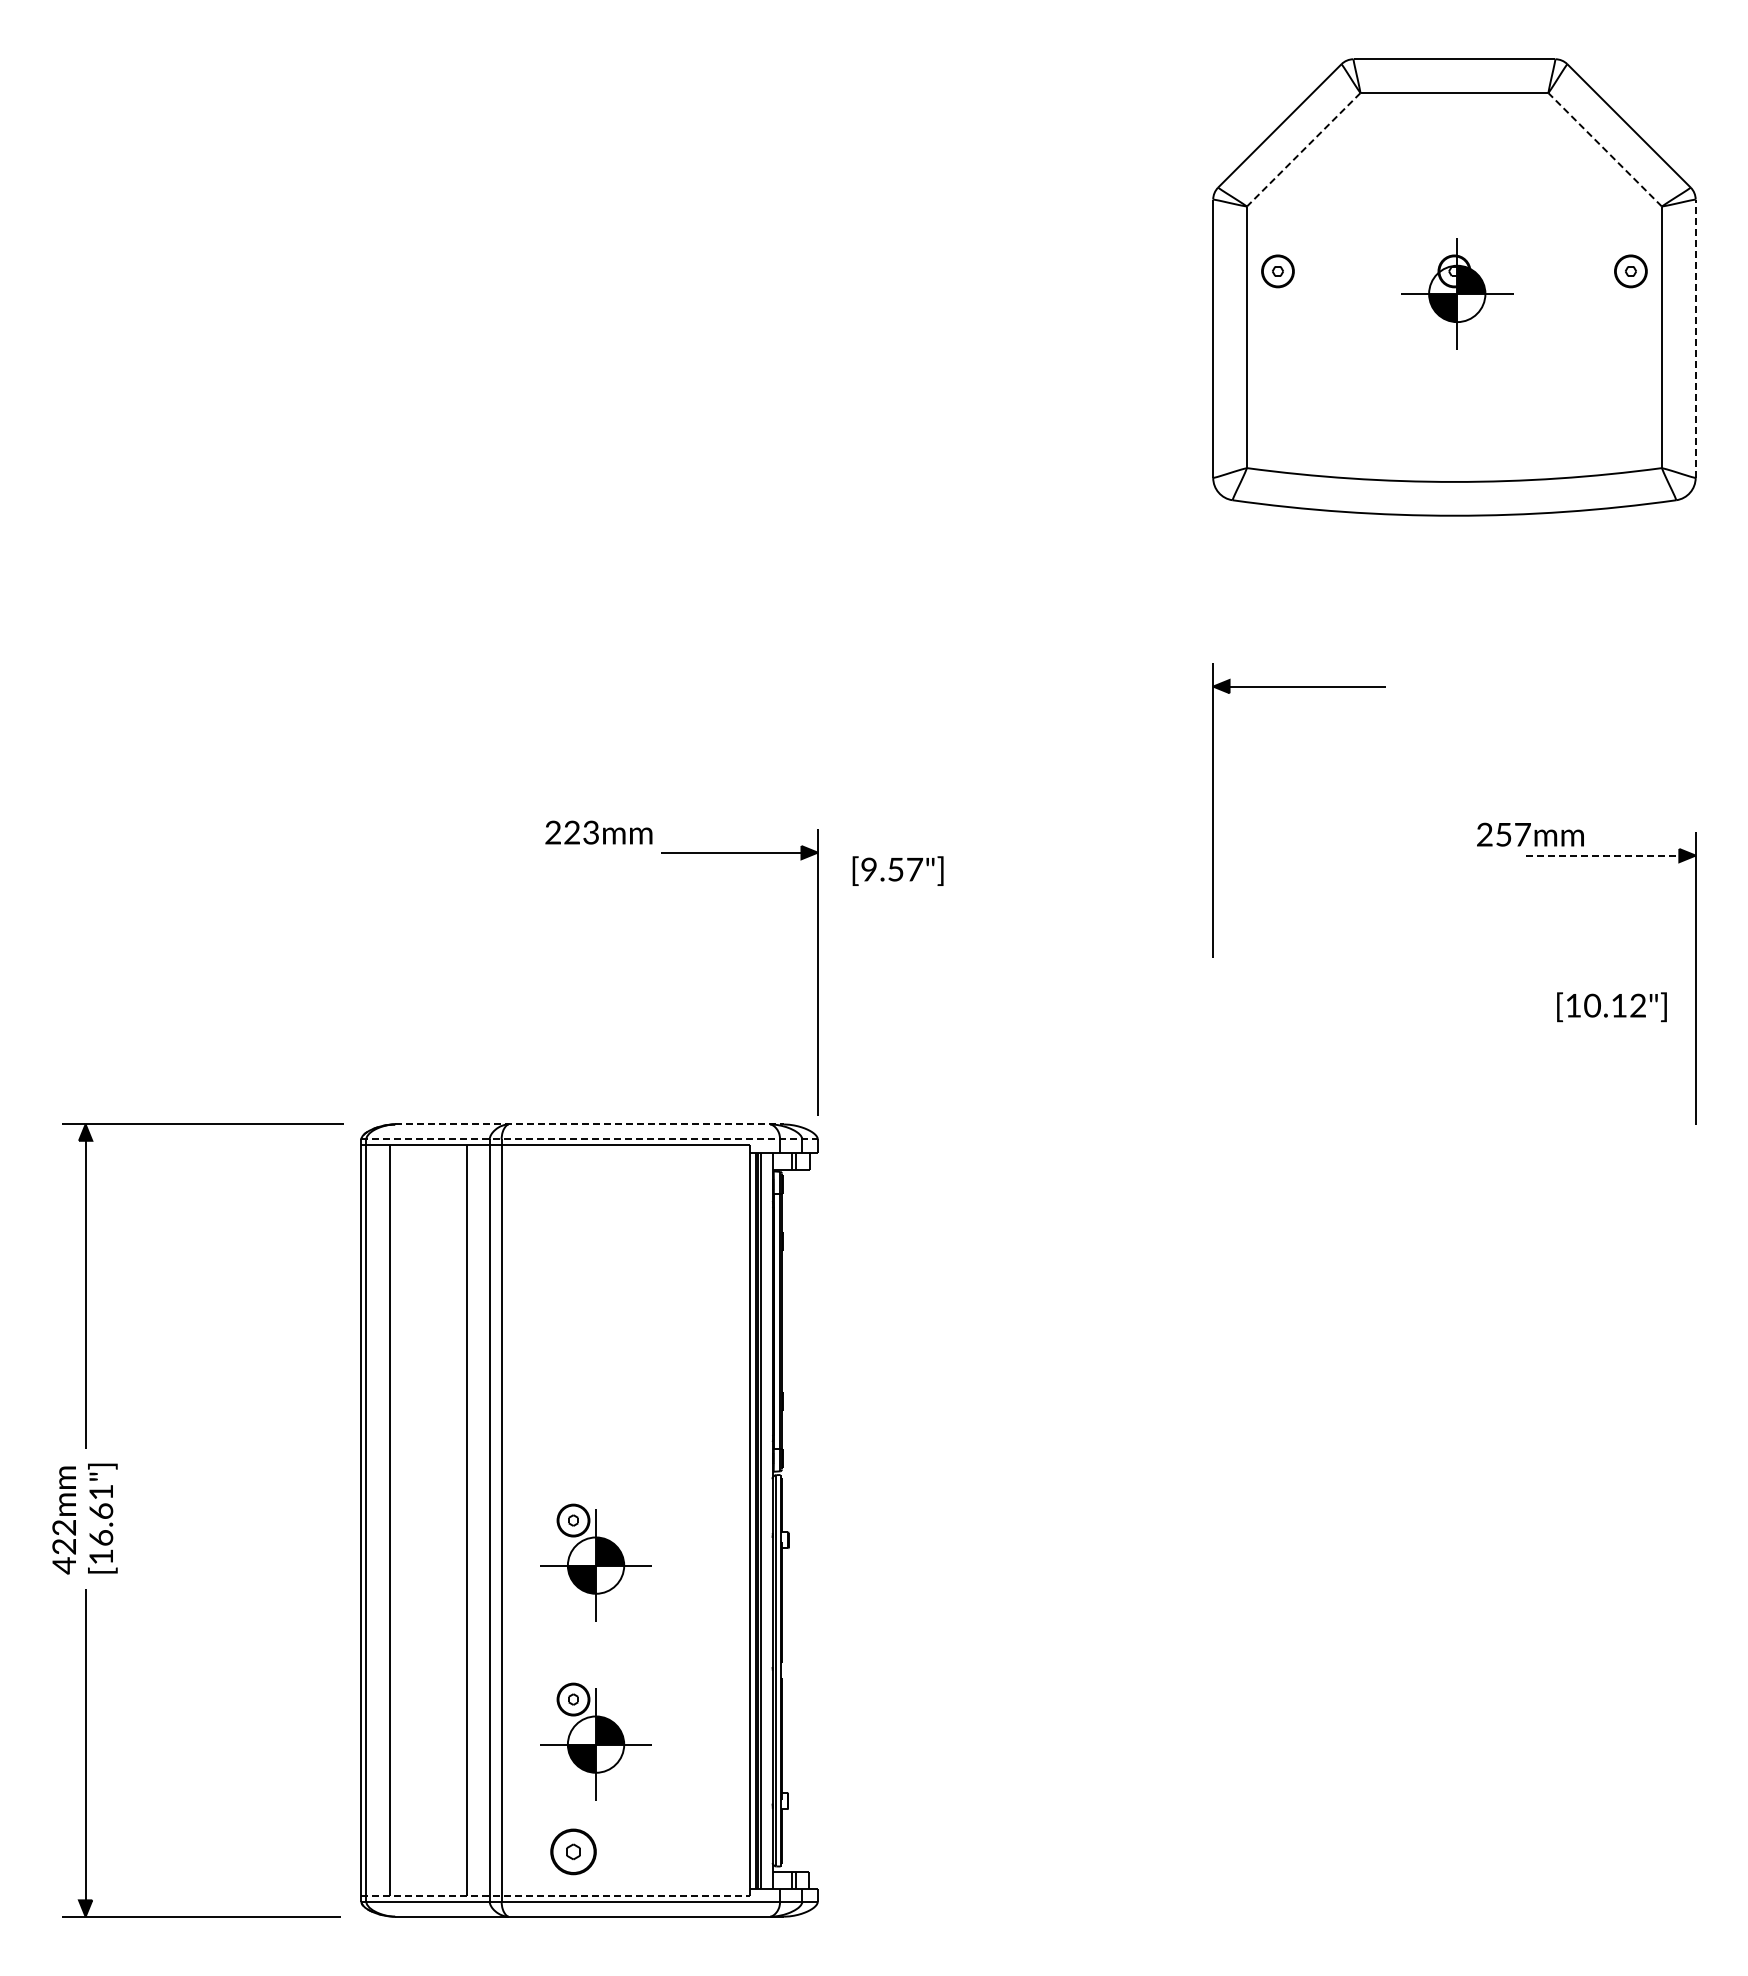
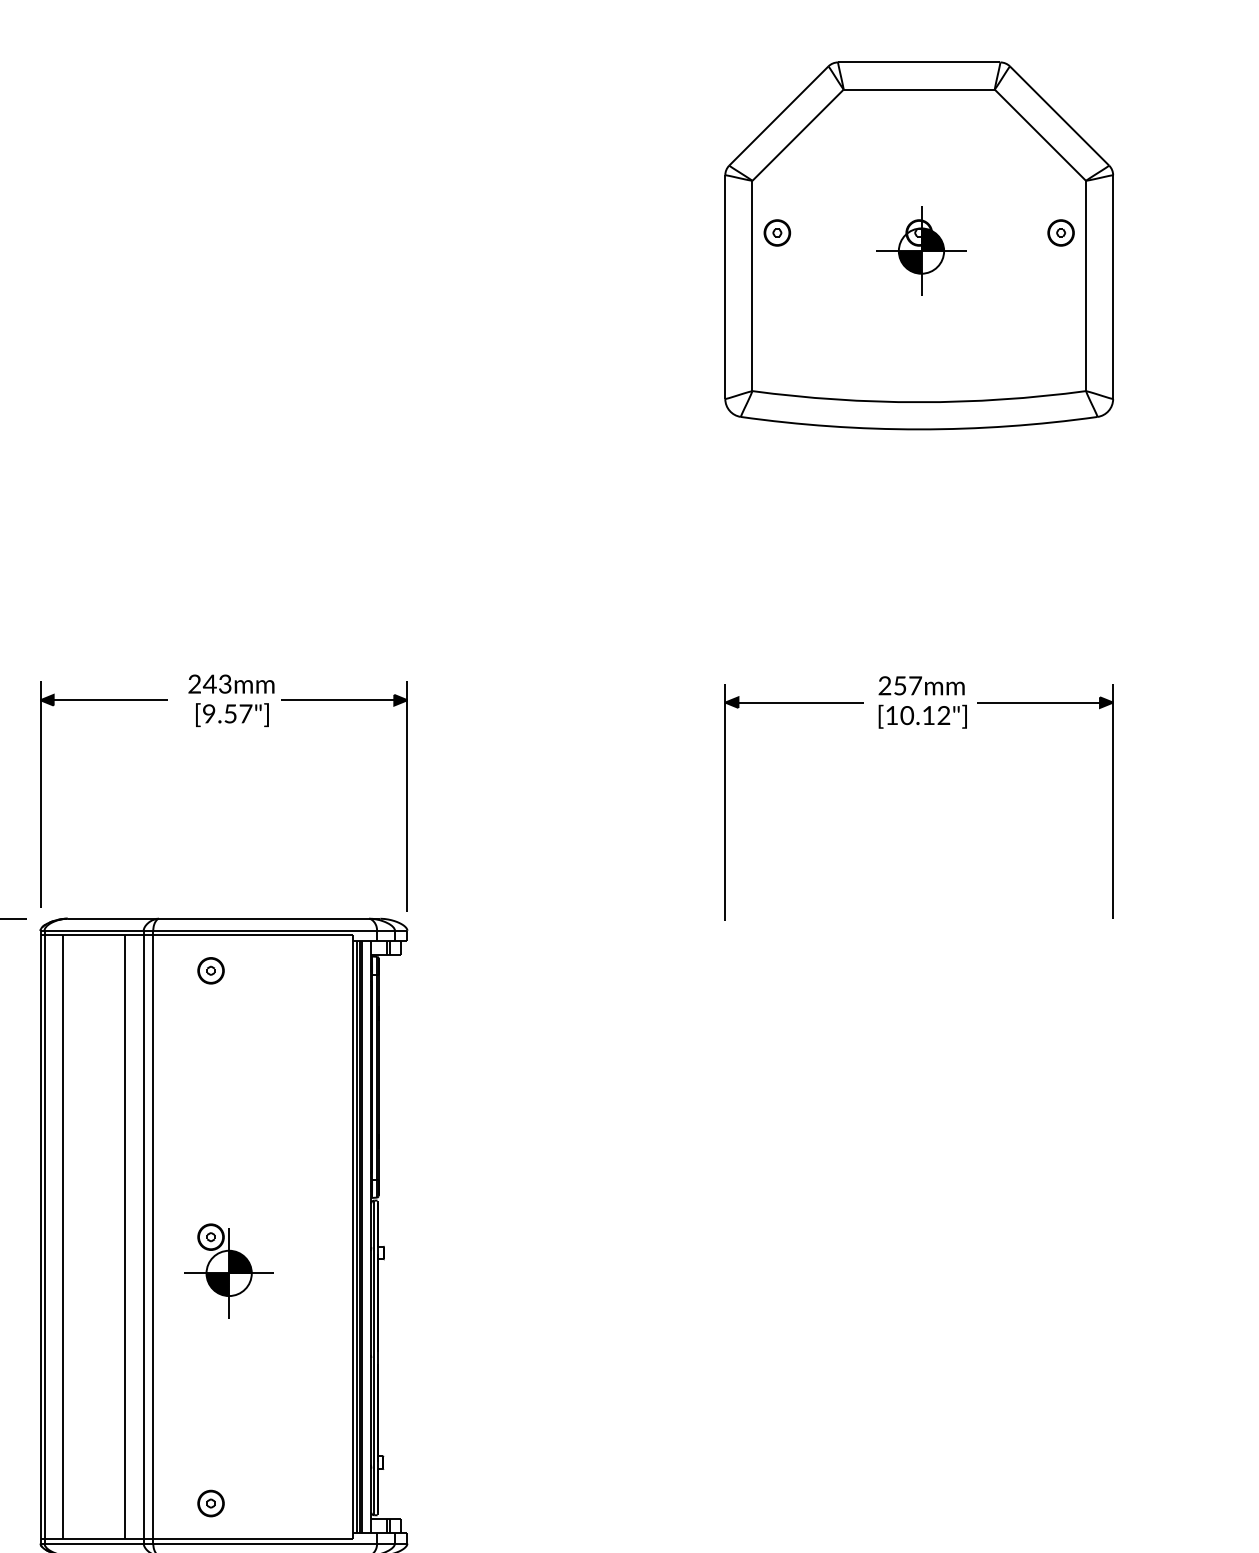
line: (1604, 149) -> (1039, 134), dashed -> solid
line: (1303, 150) -> (797, 135), dashed -> solid
line: (1695, 338) -> (1113, 286), dashed -> solid
part: (1213, 810) -> (725, 802), moved
text: (571, 832) -> (209, 684), 223mm -> 243mm
text: (1530, 834) -> (921, 685), moved
line: (1610, 855) -> (1044, 702), dashed -> solid
text: (897, 870) -> (231, 714), moved
part: (361, 969) -> (40, 794), added
text: (1611, 1007) -> (922, 717), moved
line: (590, 1124) -> (224, 918), dashed -> solid
line: (590, 1139) -> (224, 930), dashed -> solid
part: (573, 1189) -> (211, 971), added
part: (595, 1741) -> (228, 1414), removed
part: (573, 1851) -> (211, 1503), size x0.71
line: (556, 1896) -> (197, 1539), dashed -> solid

